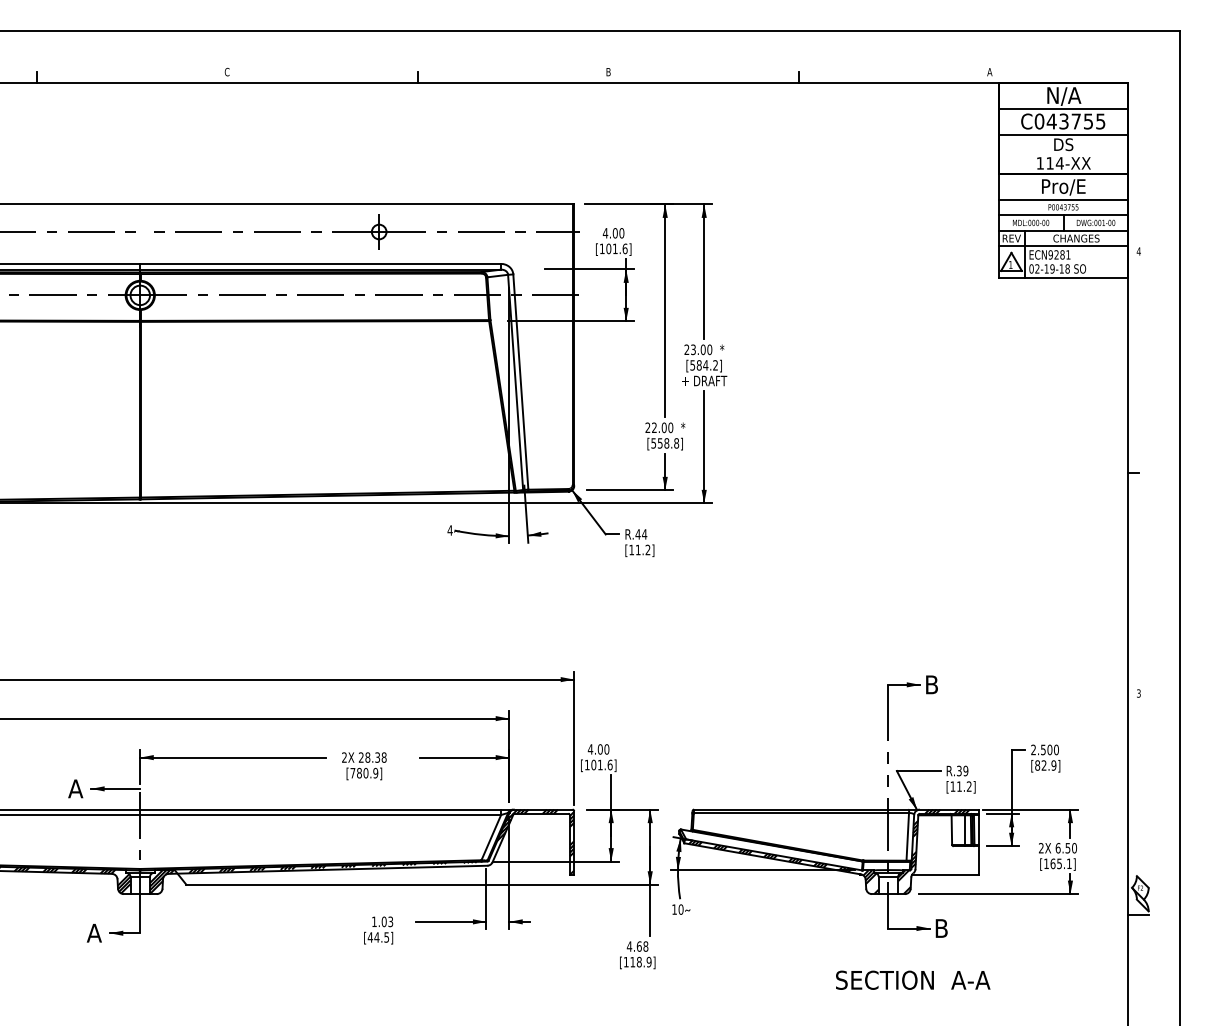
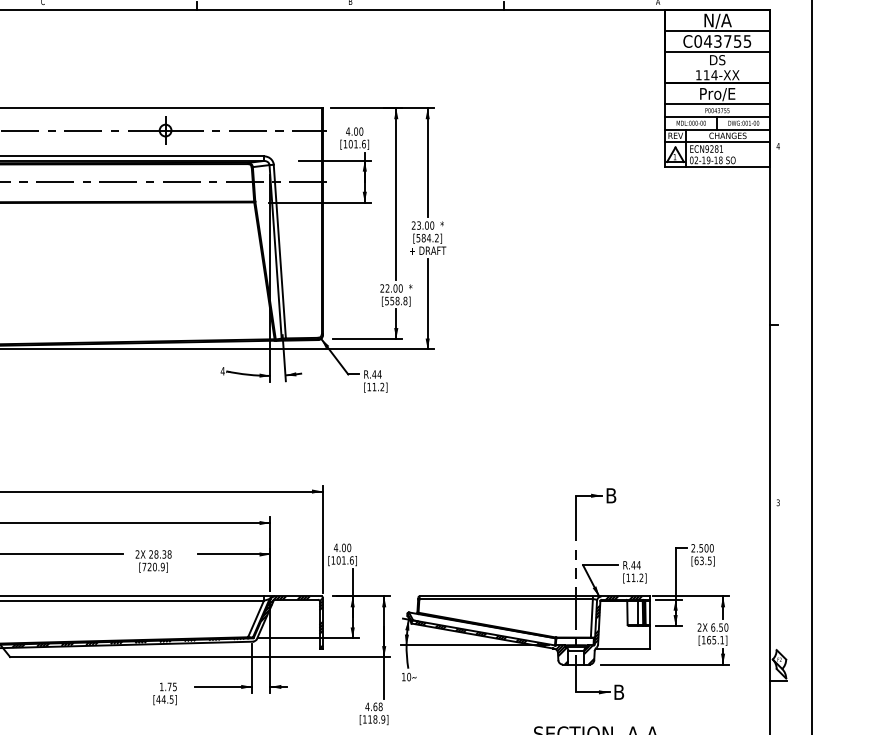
text: (1045, 765) -> (702, 560), [82.9] -> [63.5]
text: (962, 770) -> (636, 564), R.39 -> R.44
text: (359, 773) -> (149, 567), [780.9] -> [720.9]
text: (387, 921) -> (172, 686), 1.03 -> 1.75

